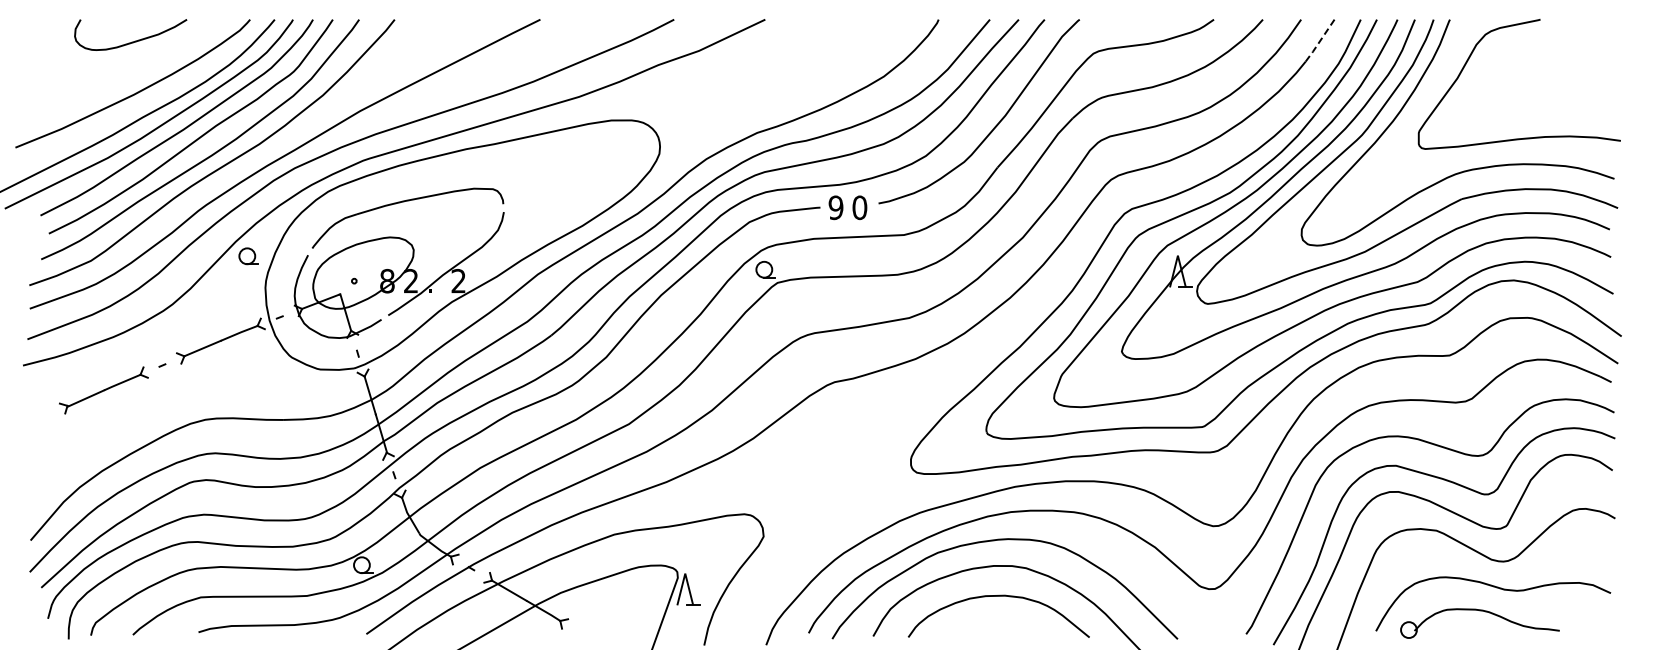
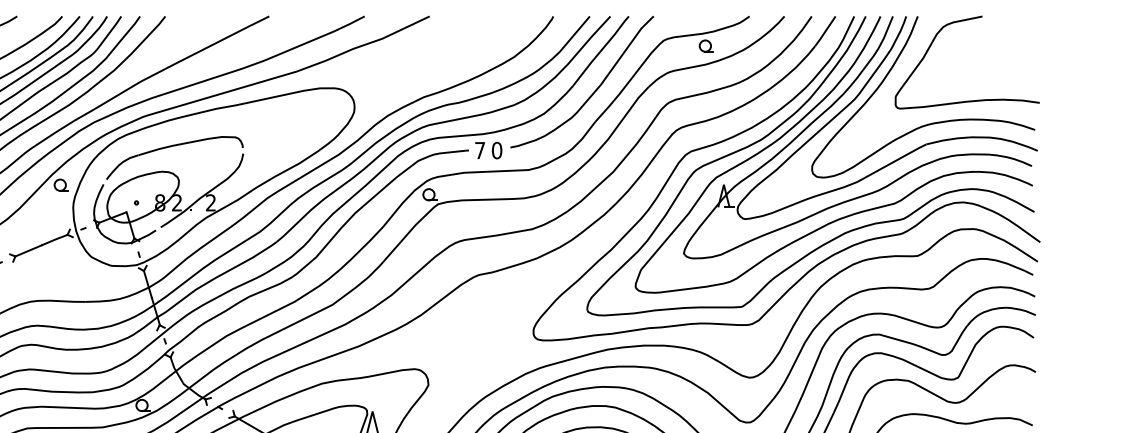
line: (1319, 41) -> (824, 32), dashed -> solid
part: (1153, 60) -> (706, 45), added
text: (835, 207) -> (479, 150), 9 -> 7

